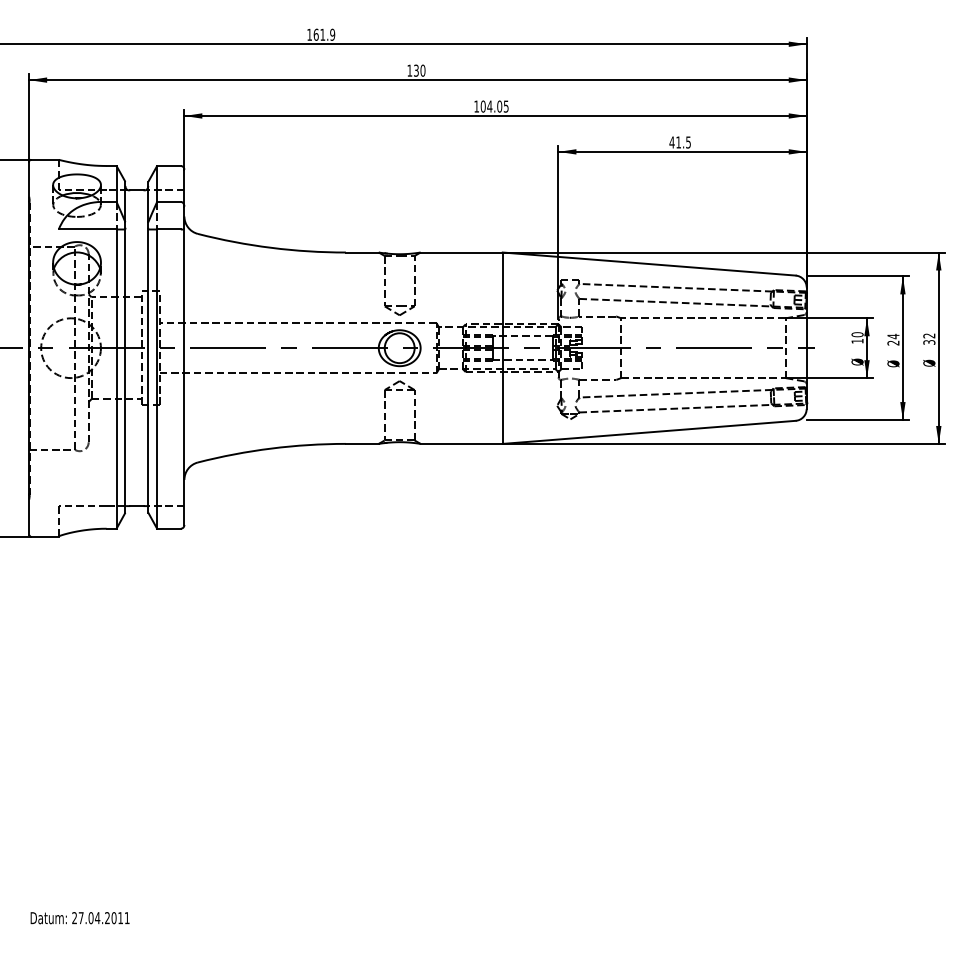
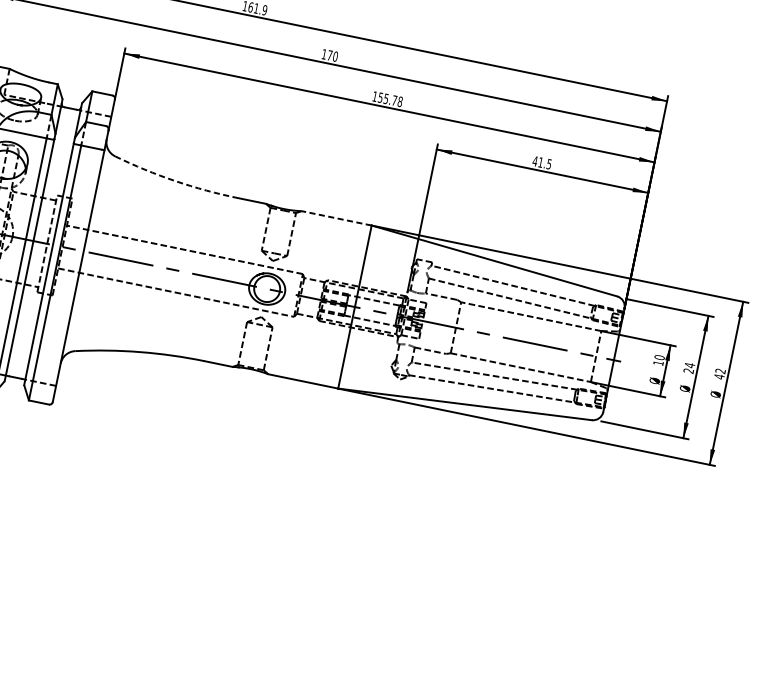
text: (416, 70) -> (330, 55), 130 -> 170
text: (494, 106) -> (390, 99), 104.05 -> 155.78
arc: (271, 247) -> (175, 180), solid -> dashed
line: (461, 252) -> (336, 218), solid -> dashed
text: (929, 342) -> (719, 376), 32 -> 42

